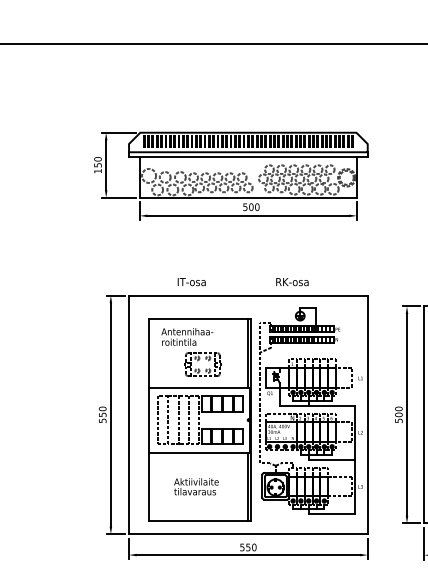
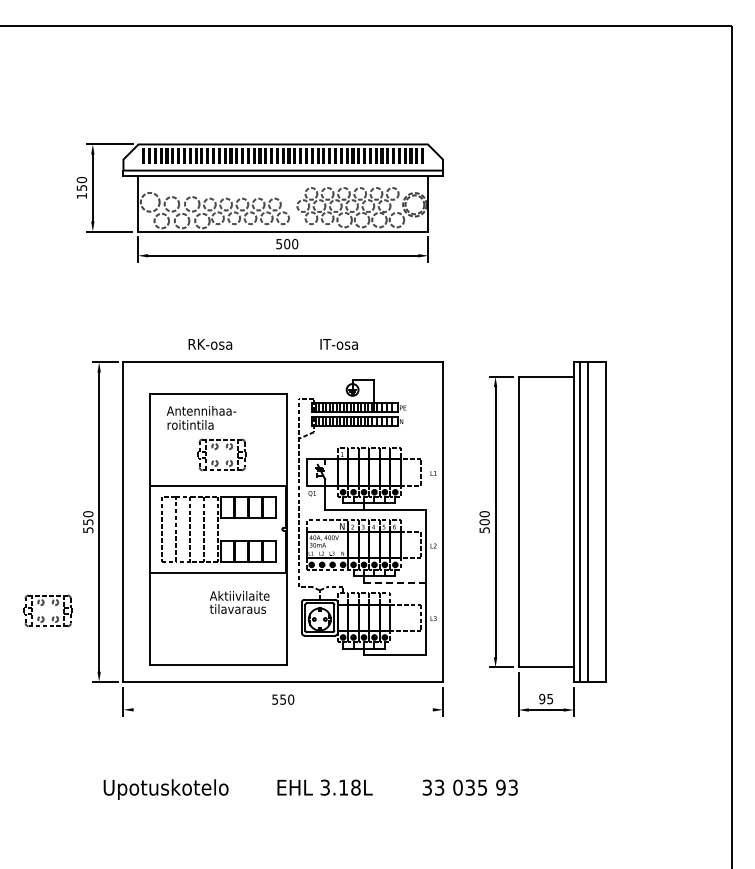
text: (194, 282) -> (211, 344), IT-osa -> RK-osa
text: (292, 282) -> (342, 344), RK-osa -> IT-osa
line: (247, 353) -> (282, 439), removed
line: (332, 459) -> (395, 582), solid -> dashed
part: (69, 477) -> (43, 605), added
text: (196, 486) -> (239, 602), moved
line: (247, 486) -> (282, 618), removed
line: (247, 554) -> (282, 709), removed

